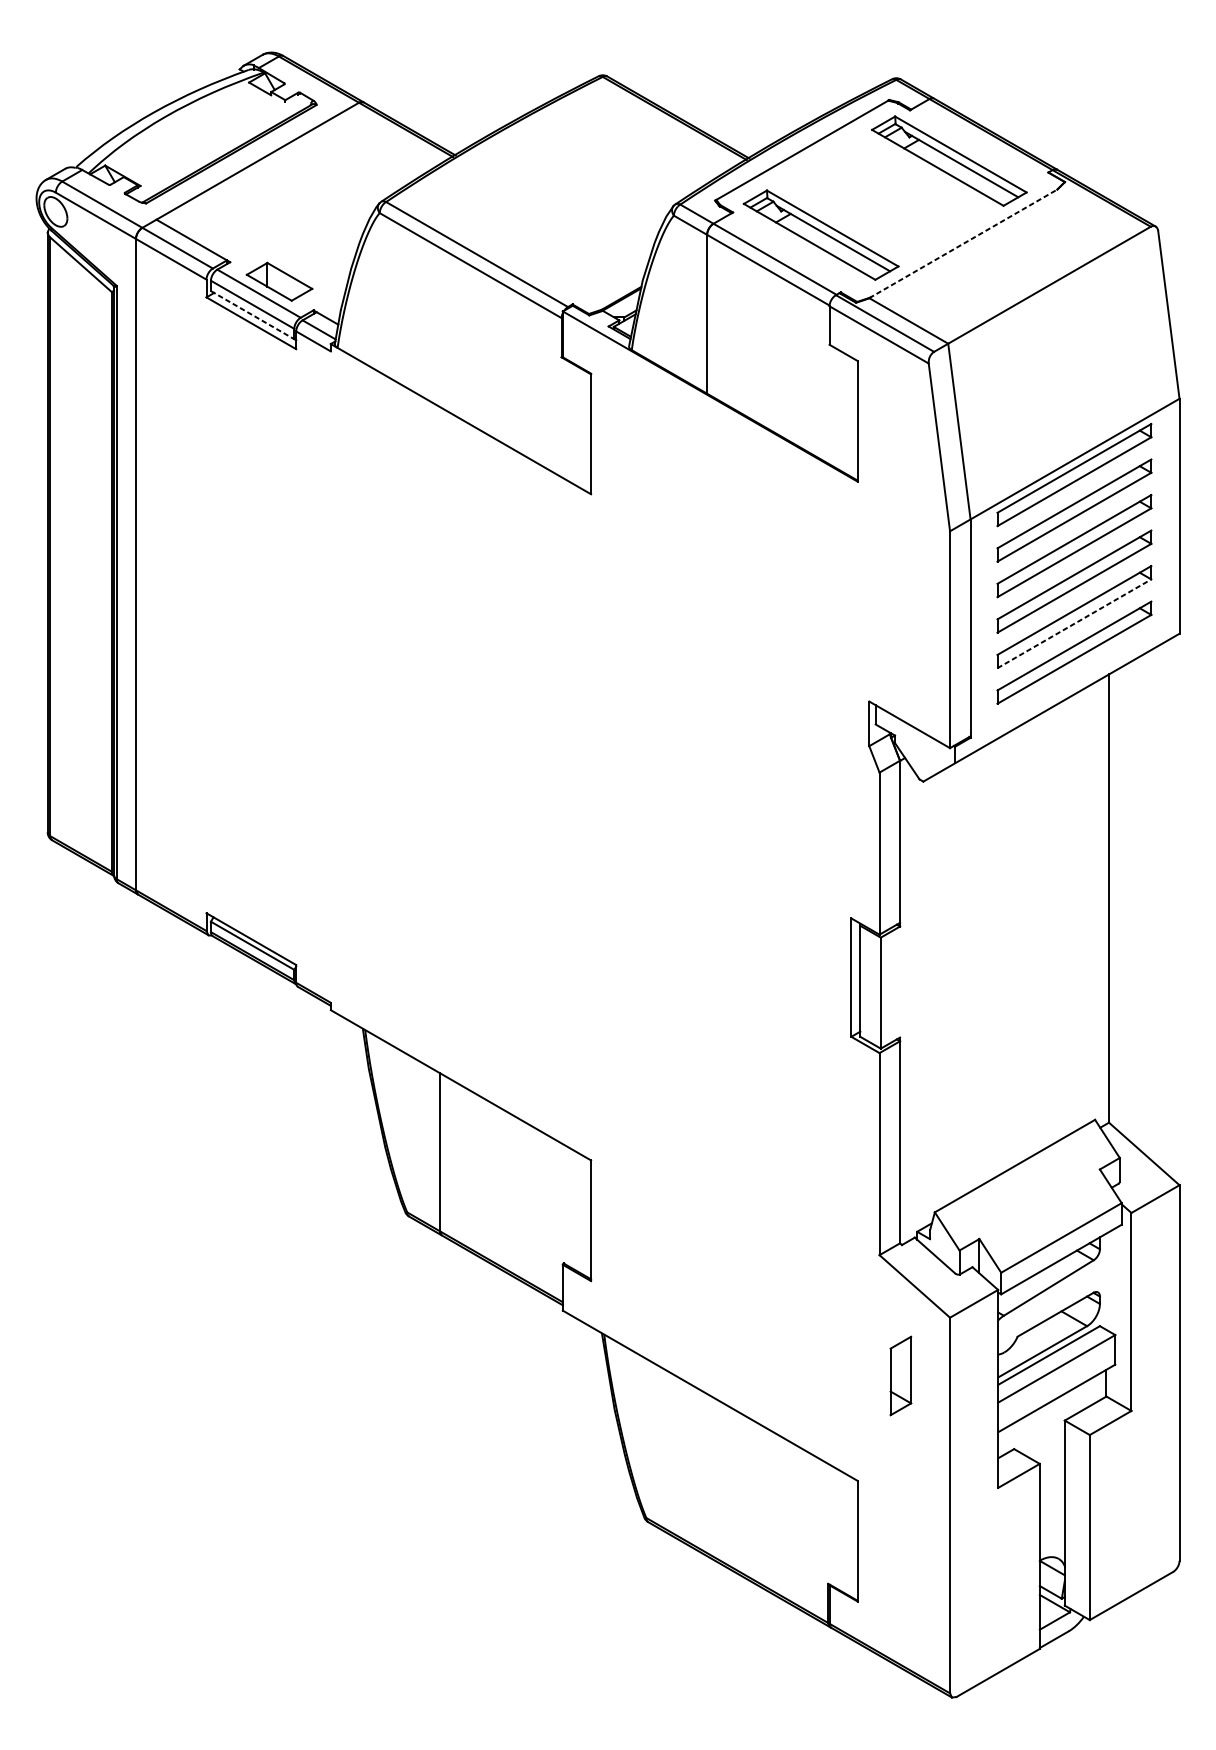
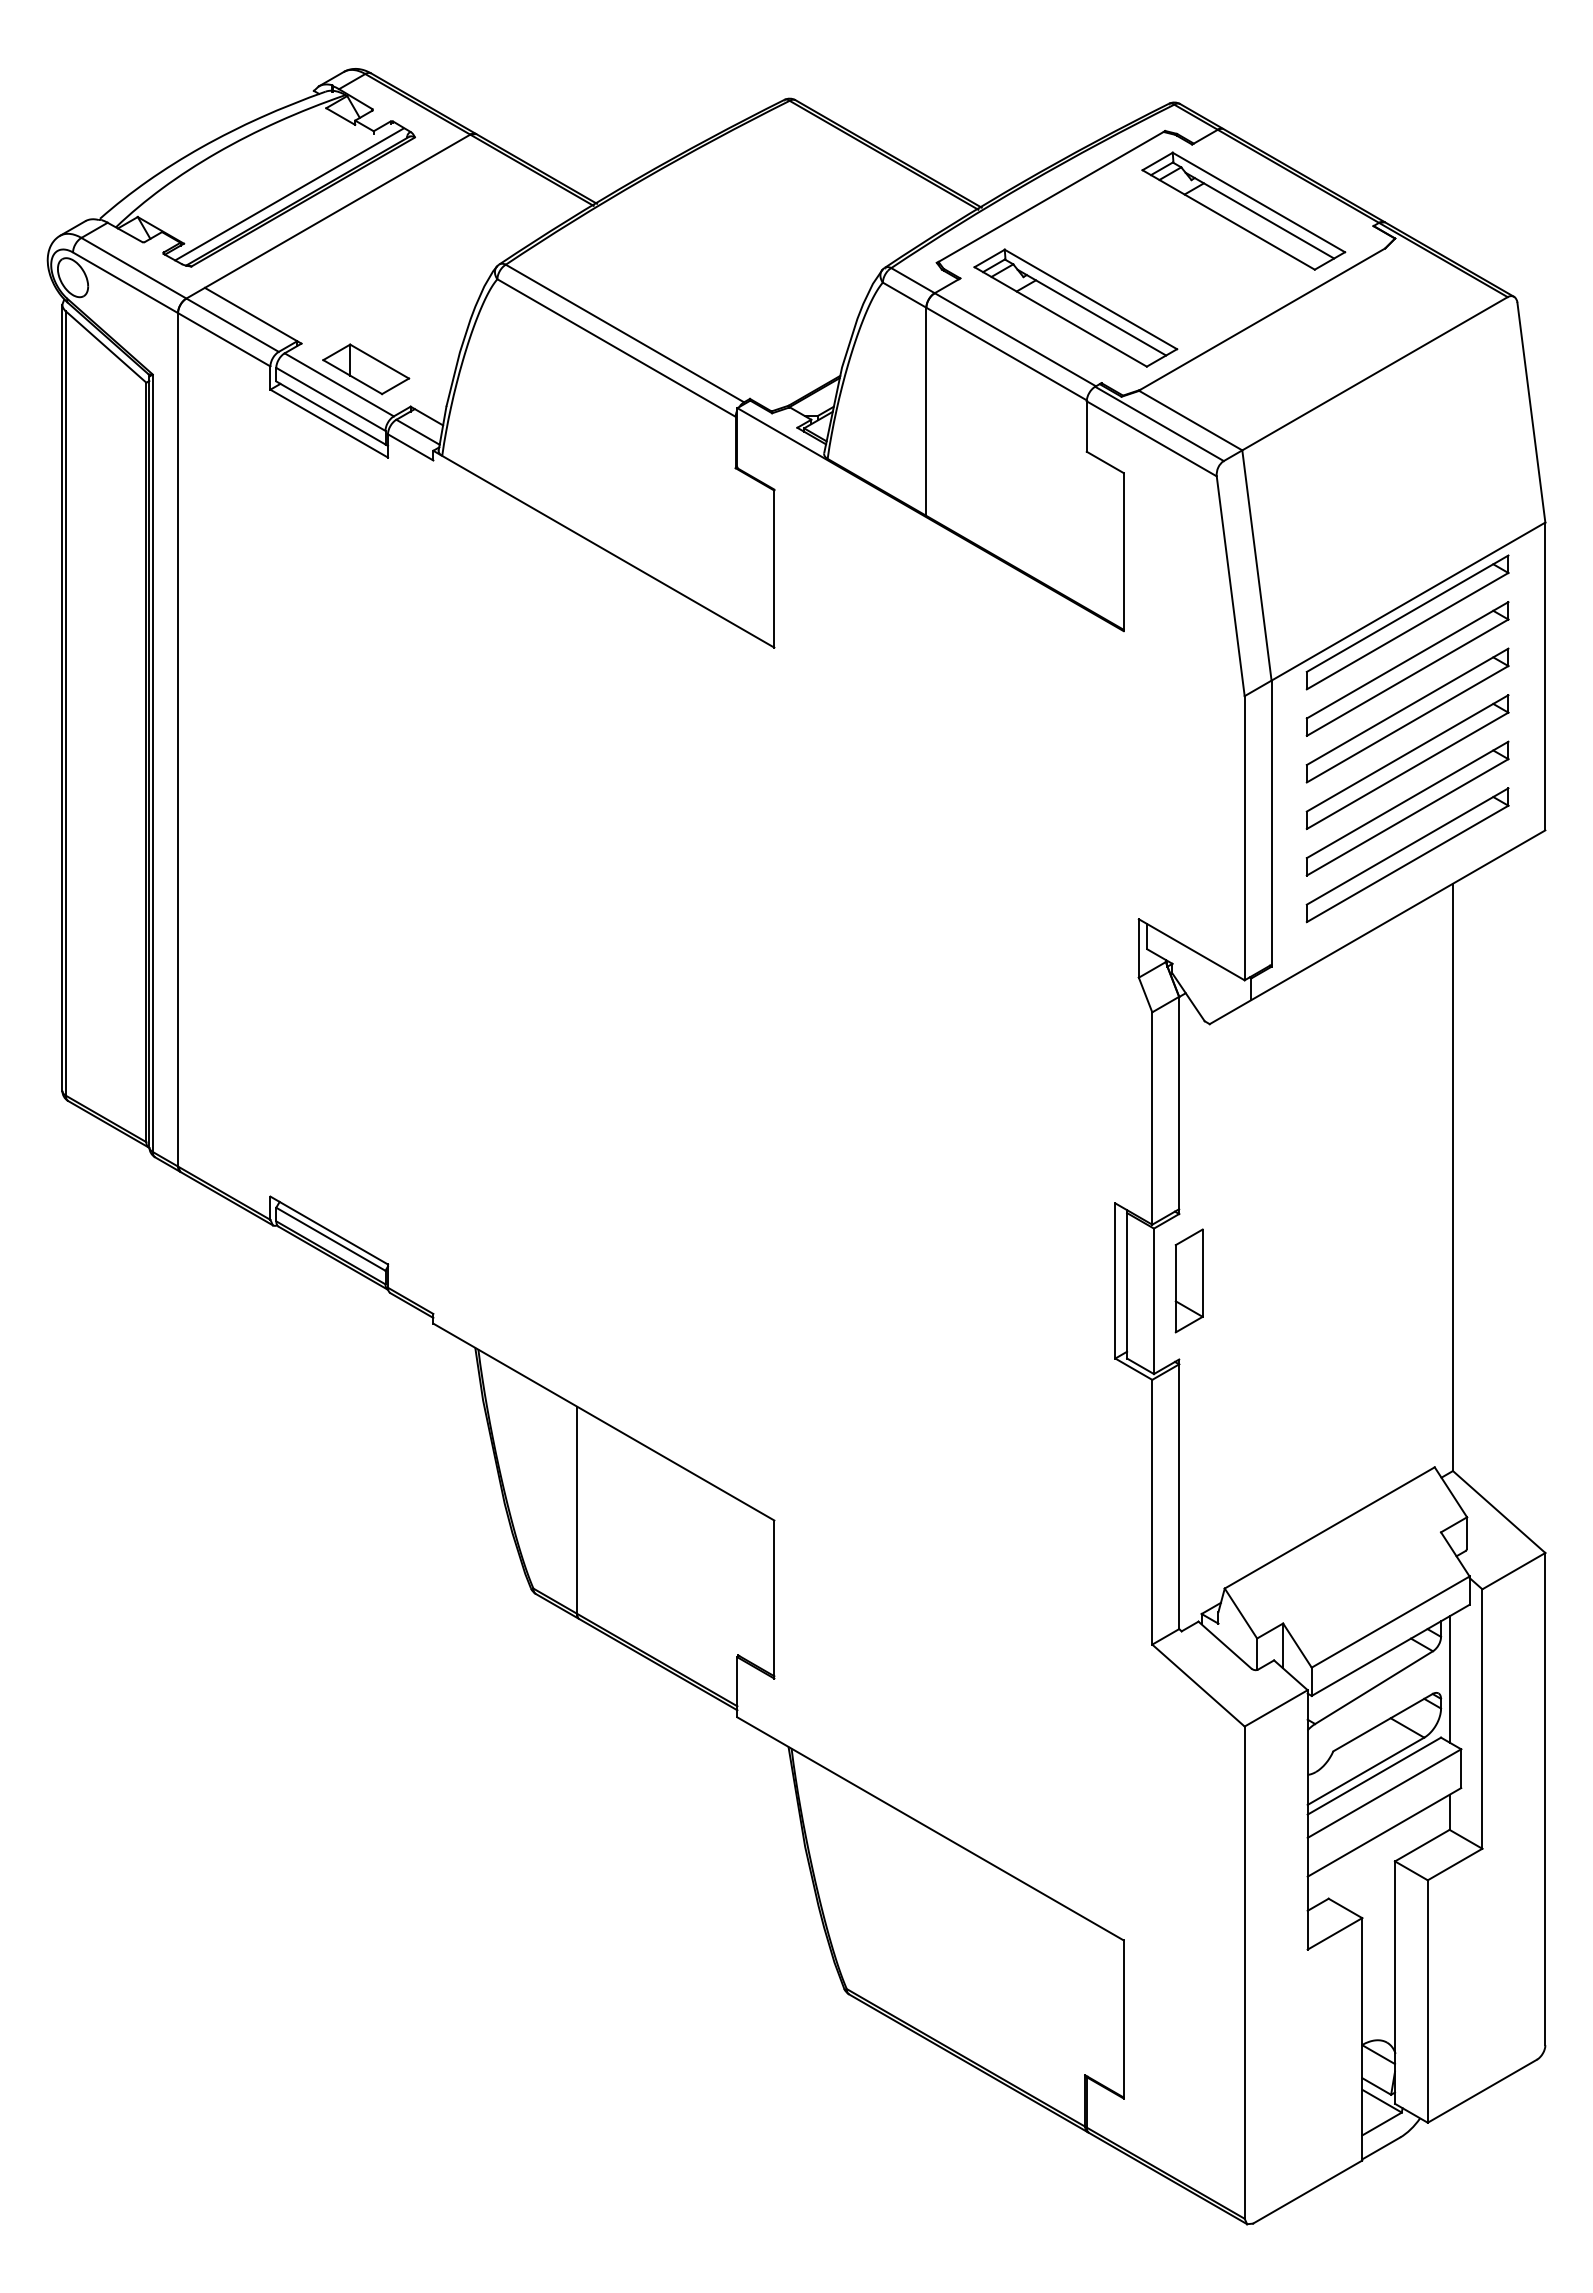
line: (221, 148) -> (289, 194), added
line: (963, 243) -> (1262, 319), dashed -> solid
line: (253, 315) -> (331, 413), dashed -> solid
line: (1075, 623) -> (1408, 817), dashed -> solid
line: (1106, 1281) -> (1449, 1679), added
part: (900, 1375) -> (1188, 1280), moved

